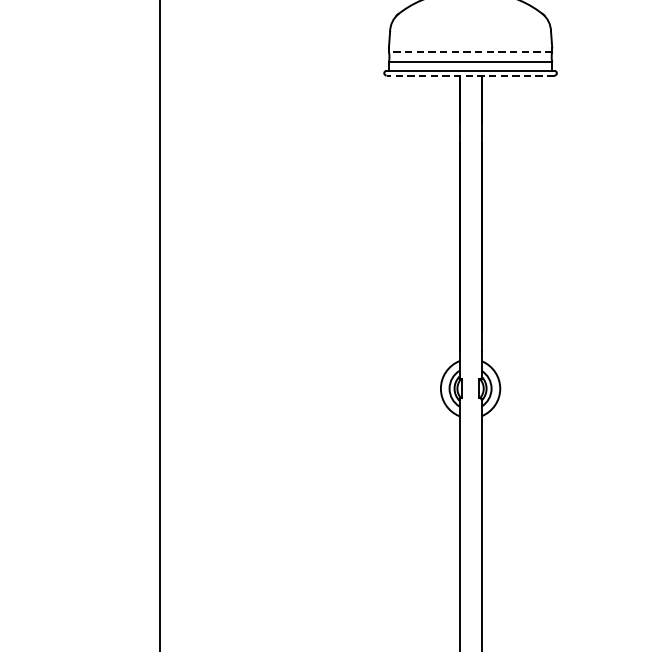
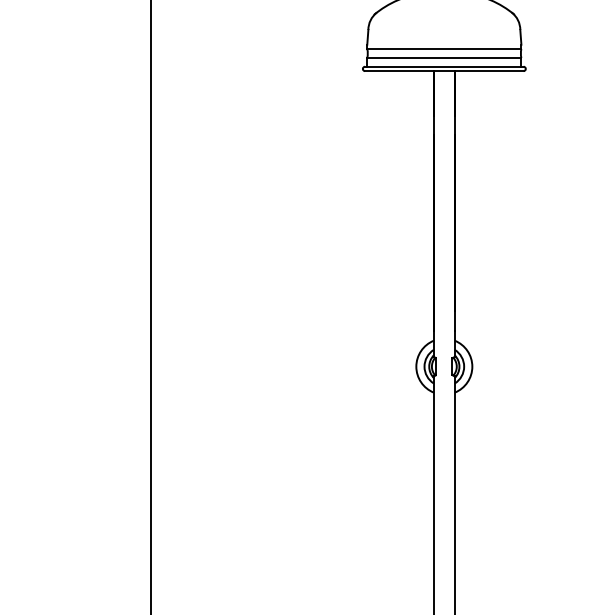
line: (469, 52) -> (443, 49), dashed -> solid
line: (469, 75) -> (443, 71), dashed -> solid

